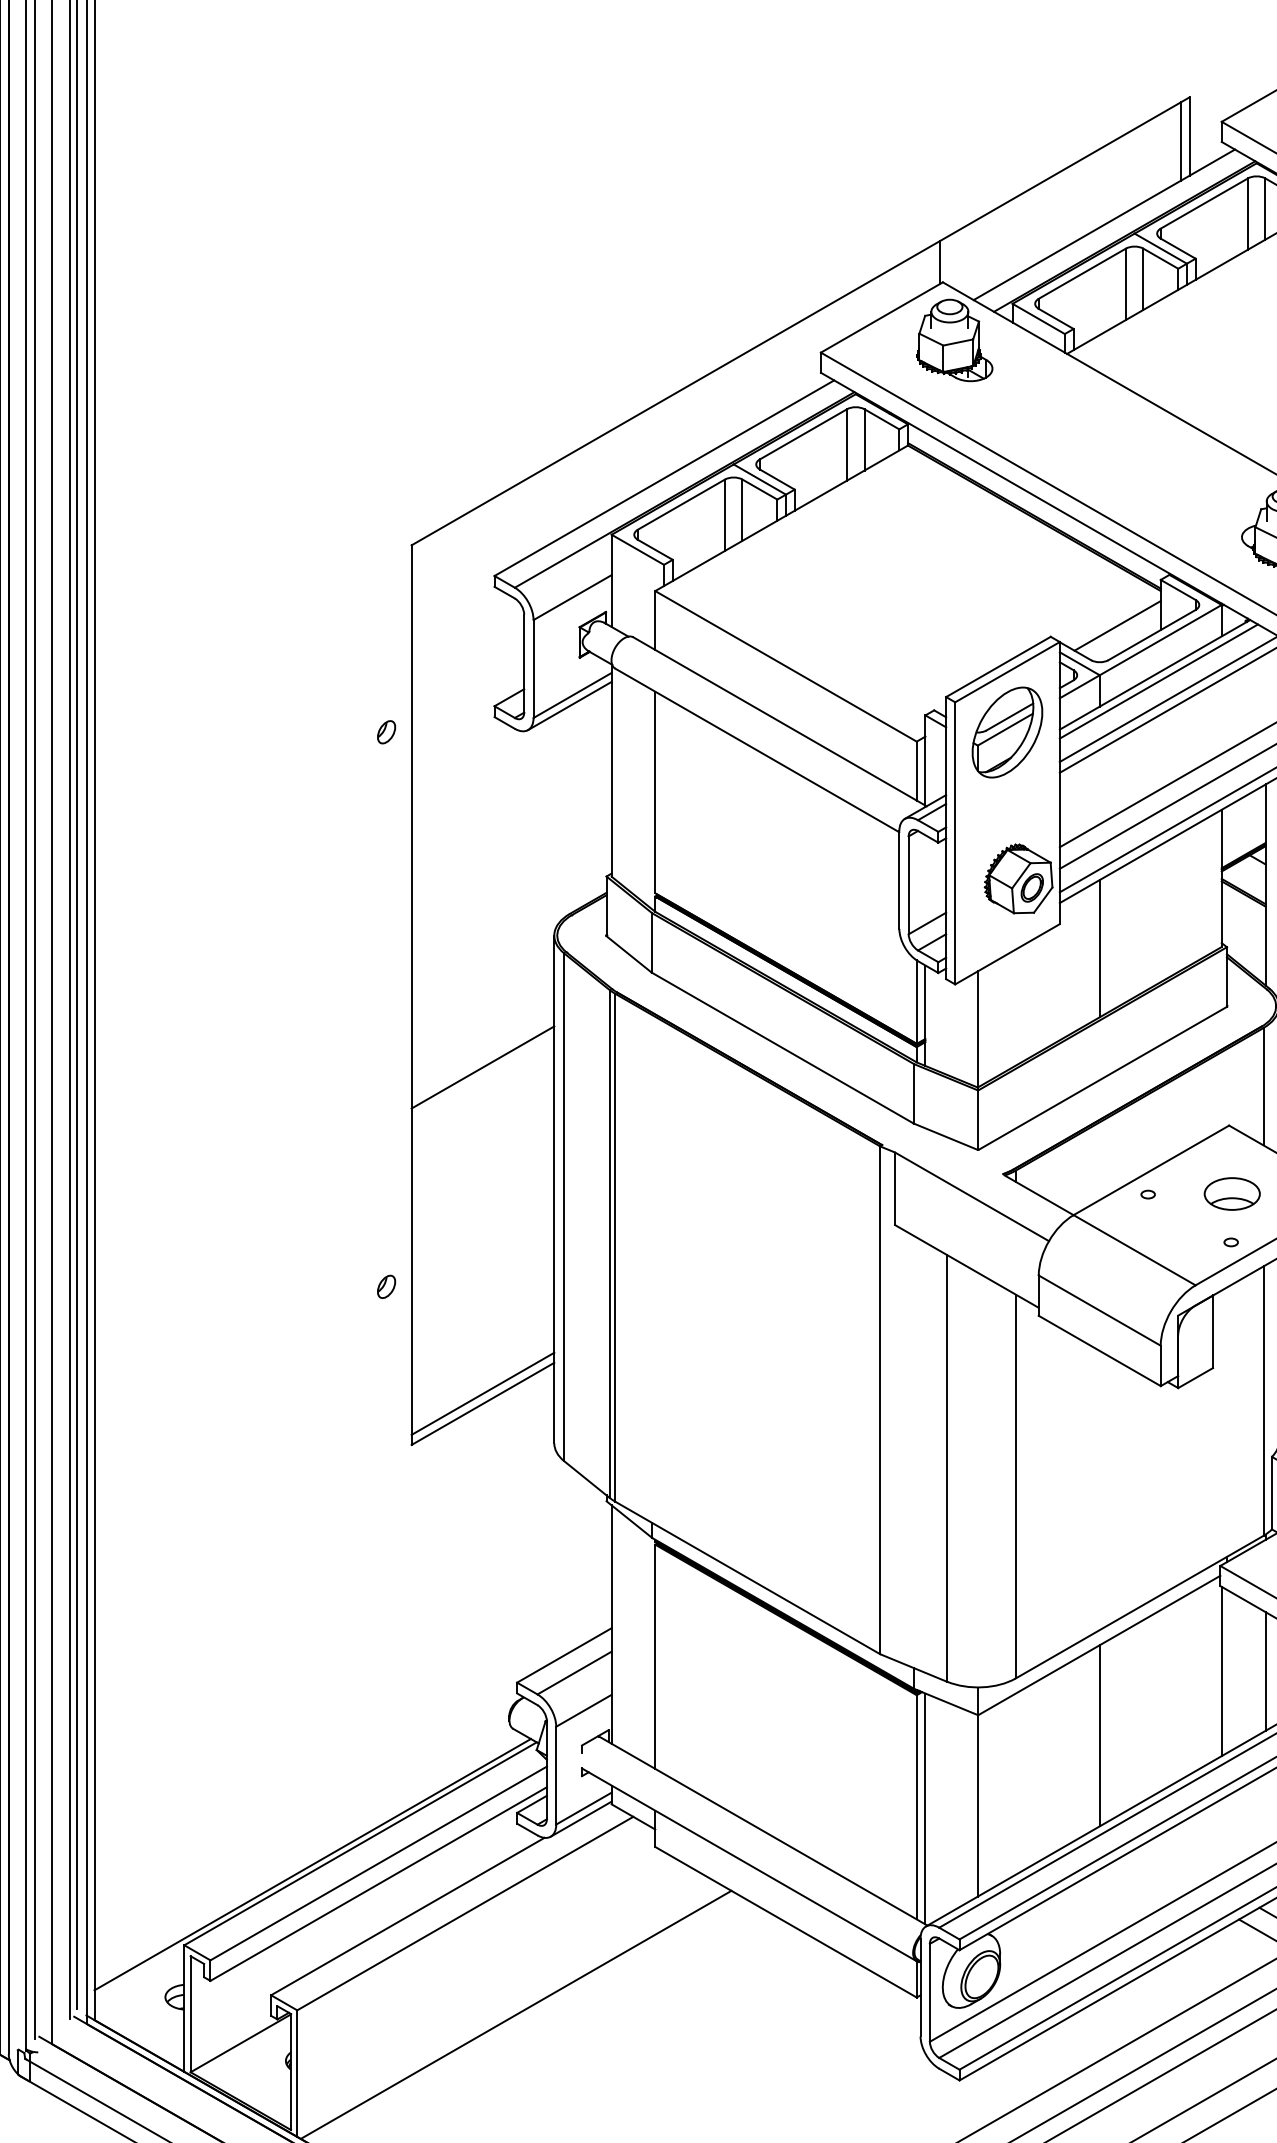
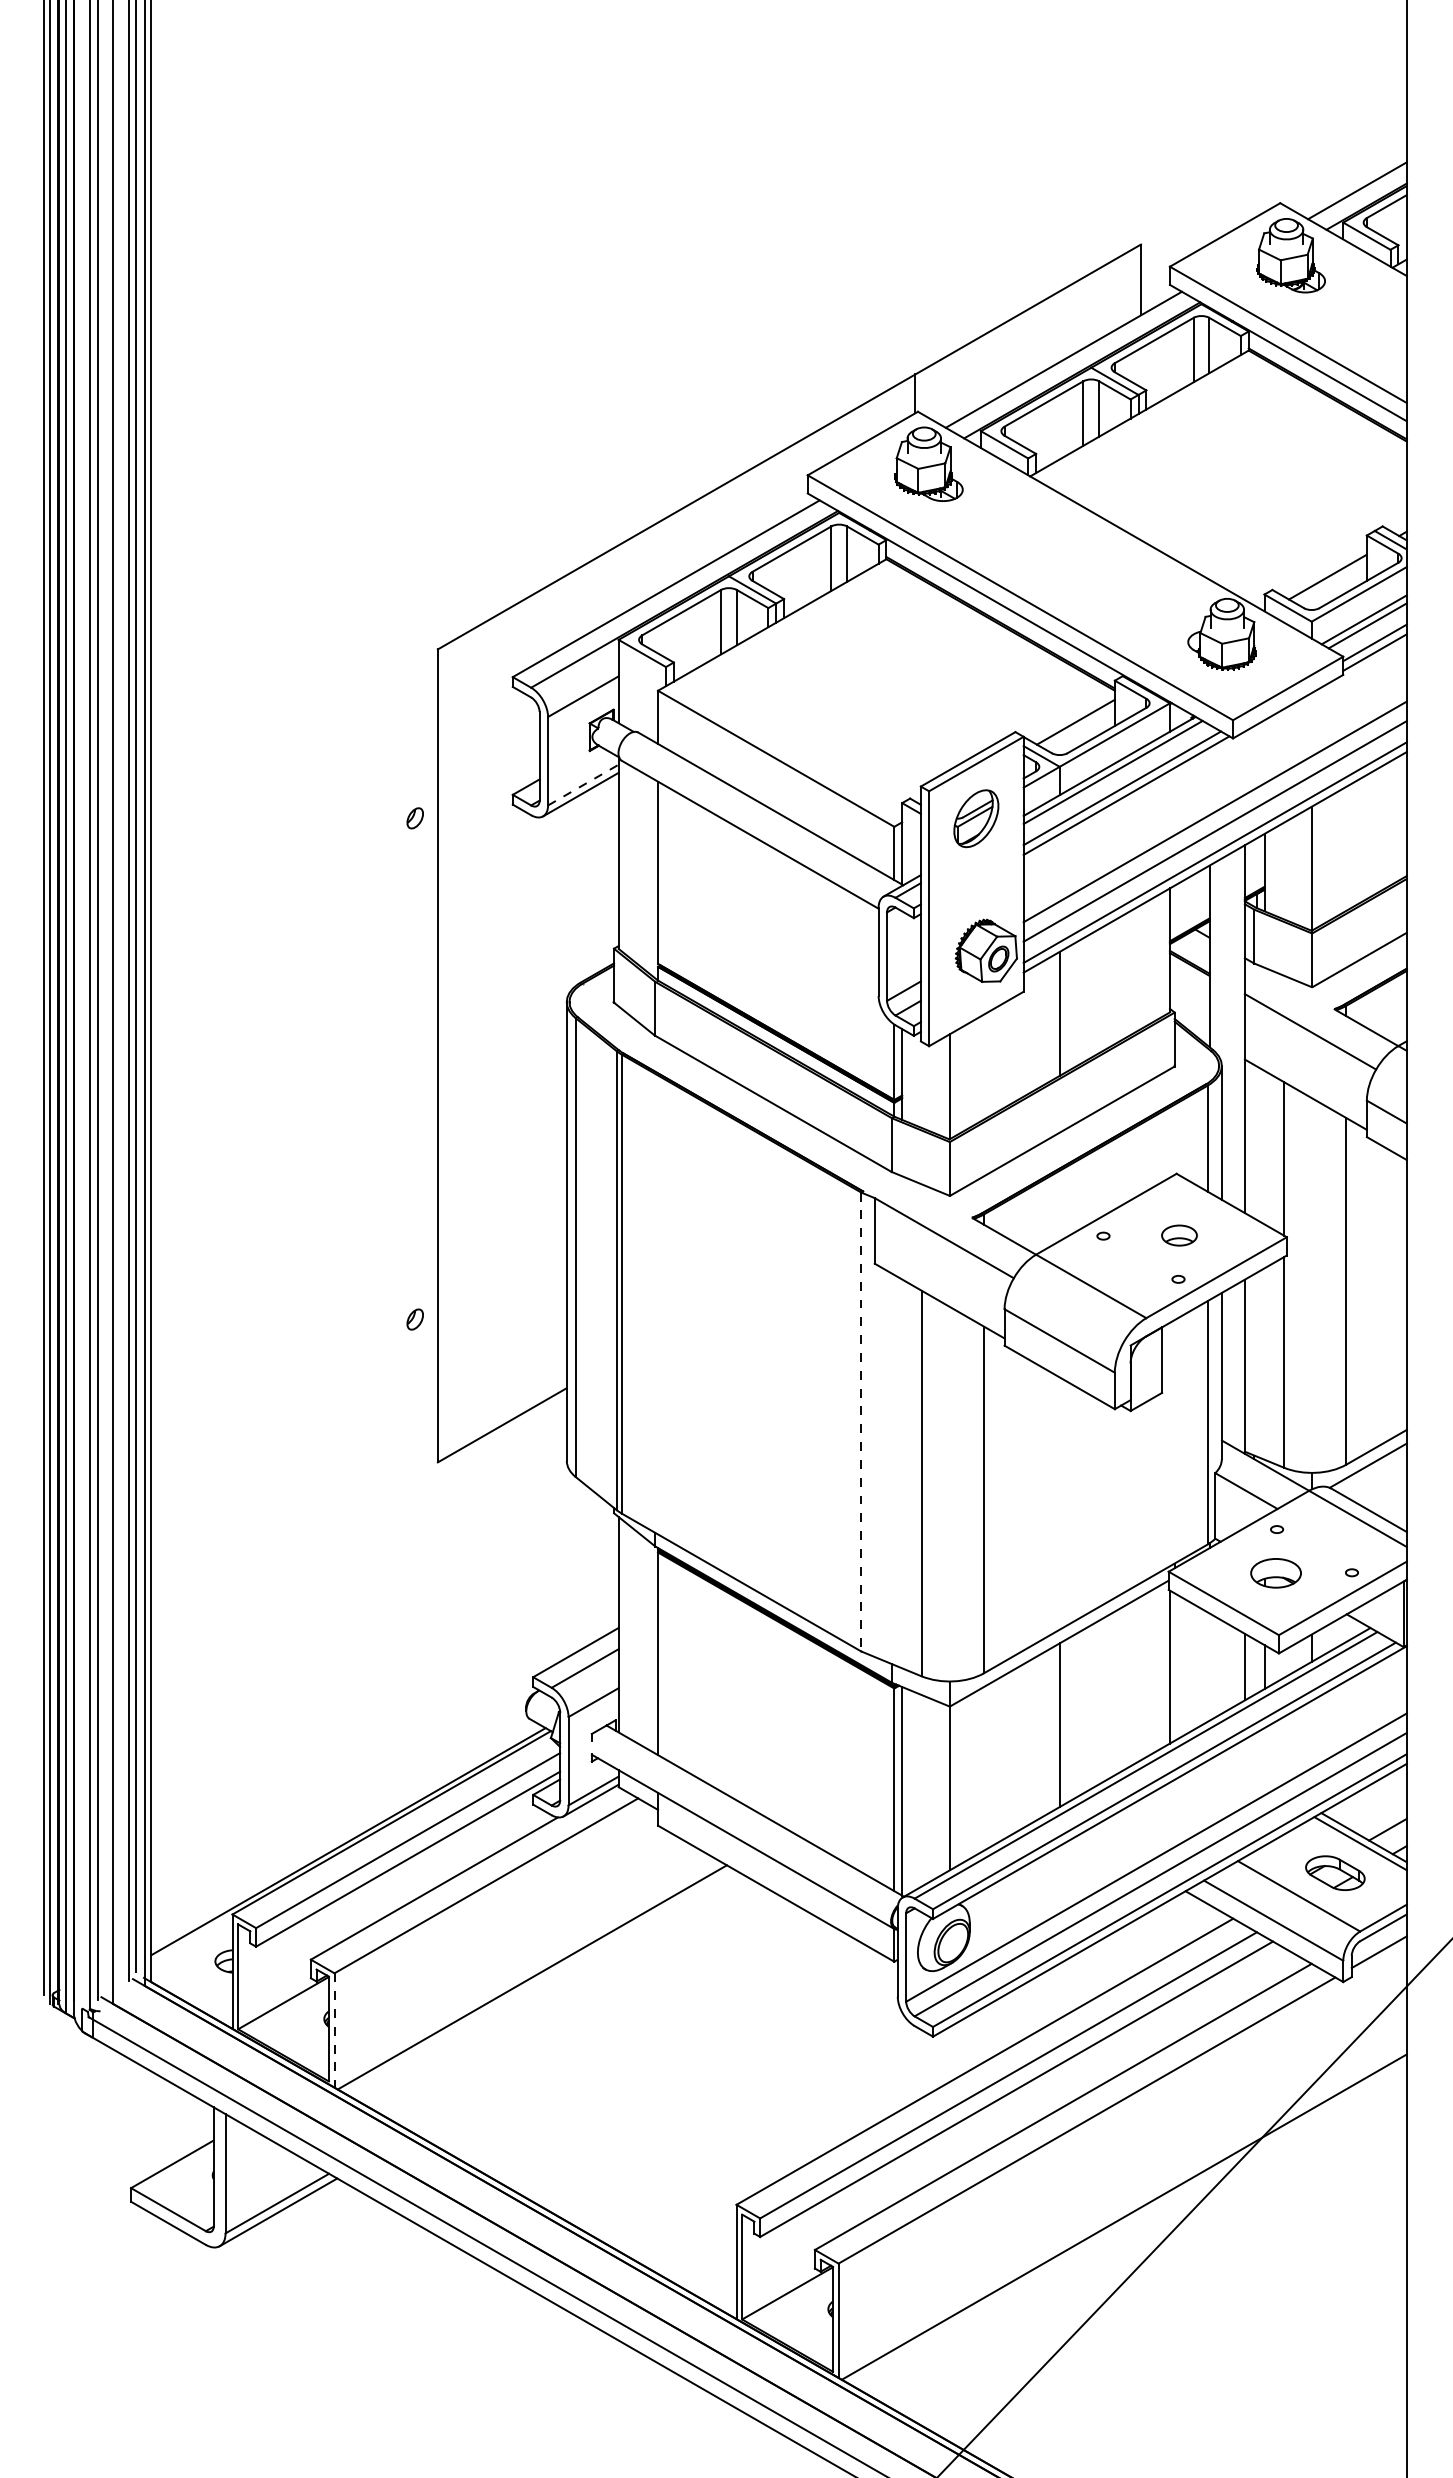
line: (1181, 141) -> (1133, 284), removed
line: (572, 695) -> (583, 785), solid -> dashed
part: (1007, 732) -> (976, 818), size x0.7
line: (482, 1067) -> (501, 1121), removed
part: (1232, 1193) -> (1179, 1235), size x0.7
line: (482, 1394) -> (501, 1416), removed
line: (880, 1400) -> (861, 1422), solid -> dashed
line: (1265, 1670) -> (1209, 1666), removed
line: (297, 2074) -> (334, 2031), solid -> dashed

